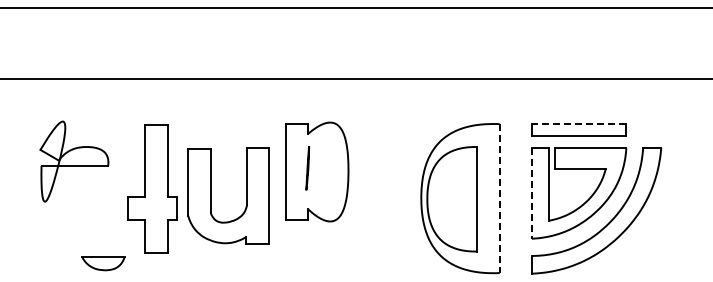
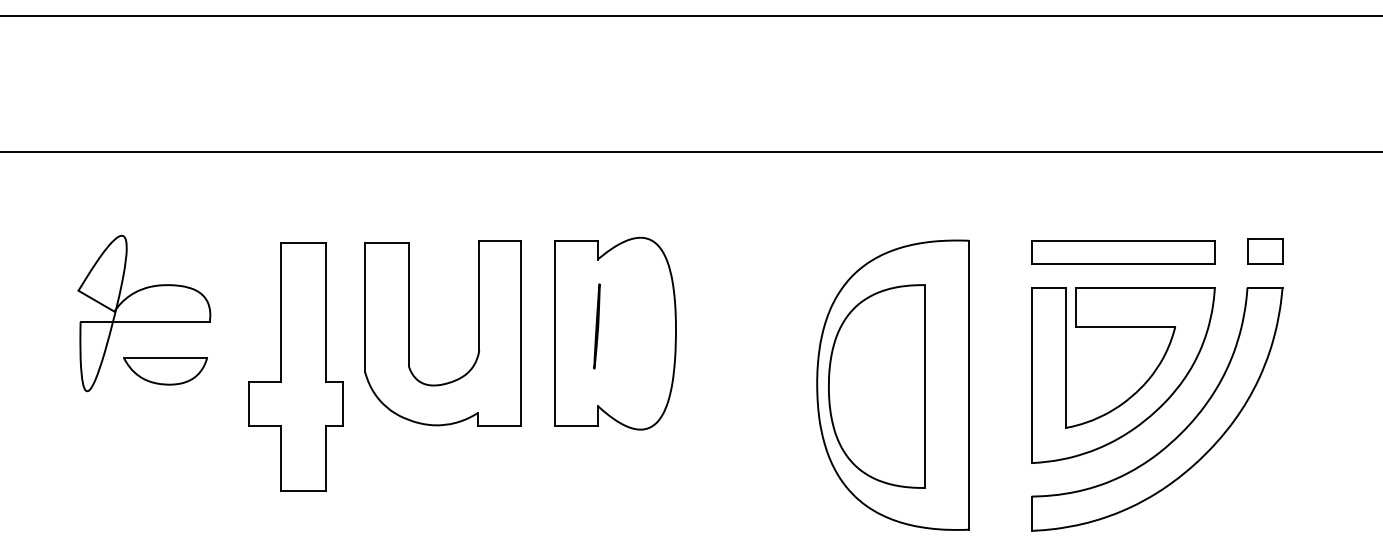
line: (578, 124) -> (1122, 241), dashed -> solid
part: (651, 129) -> (1263, 251), added
line: (531, 194) -> (1030, 377), dashed -> solid
part: (211, 195) -> (410, 332), moved
line: (499, 199) -> (968, 386), dashed -> solid
part: (103, 263) -> (165, 371), moved

